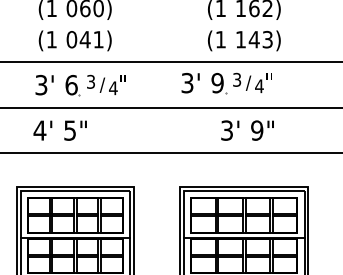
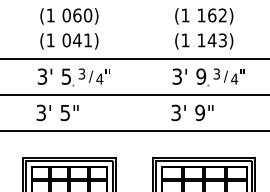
part: (226, 83) -> (208, 76), moved
text: (71, 84) -> (66, 76), 6 -> 5
text: (39, 130) -> (40, 112), 4' -> 3'
text: (247, 130) -> (192, 112), moved

